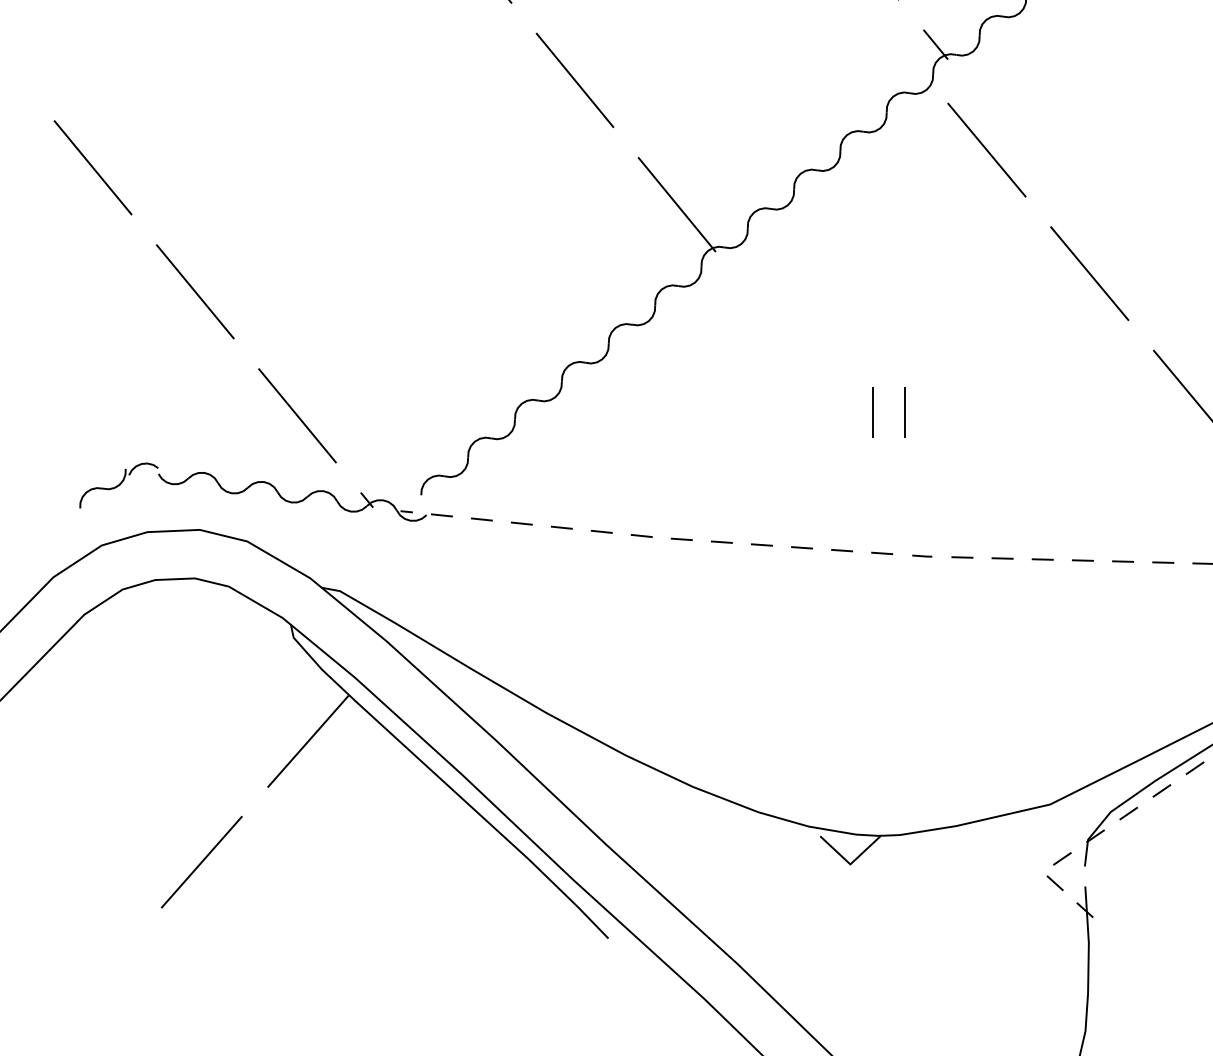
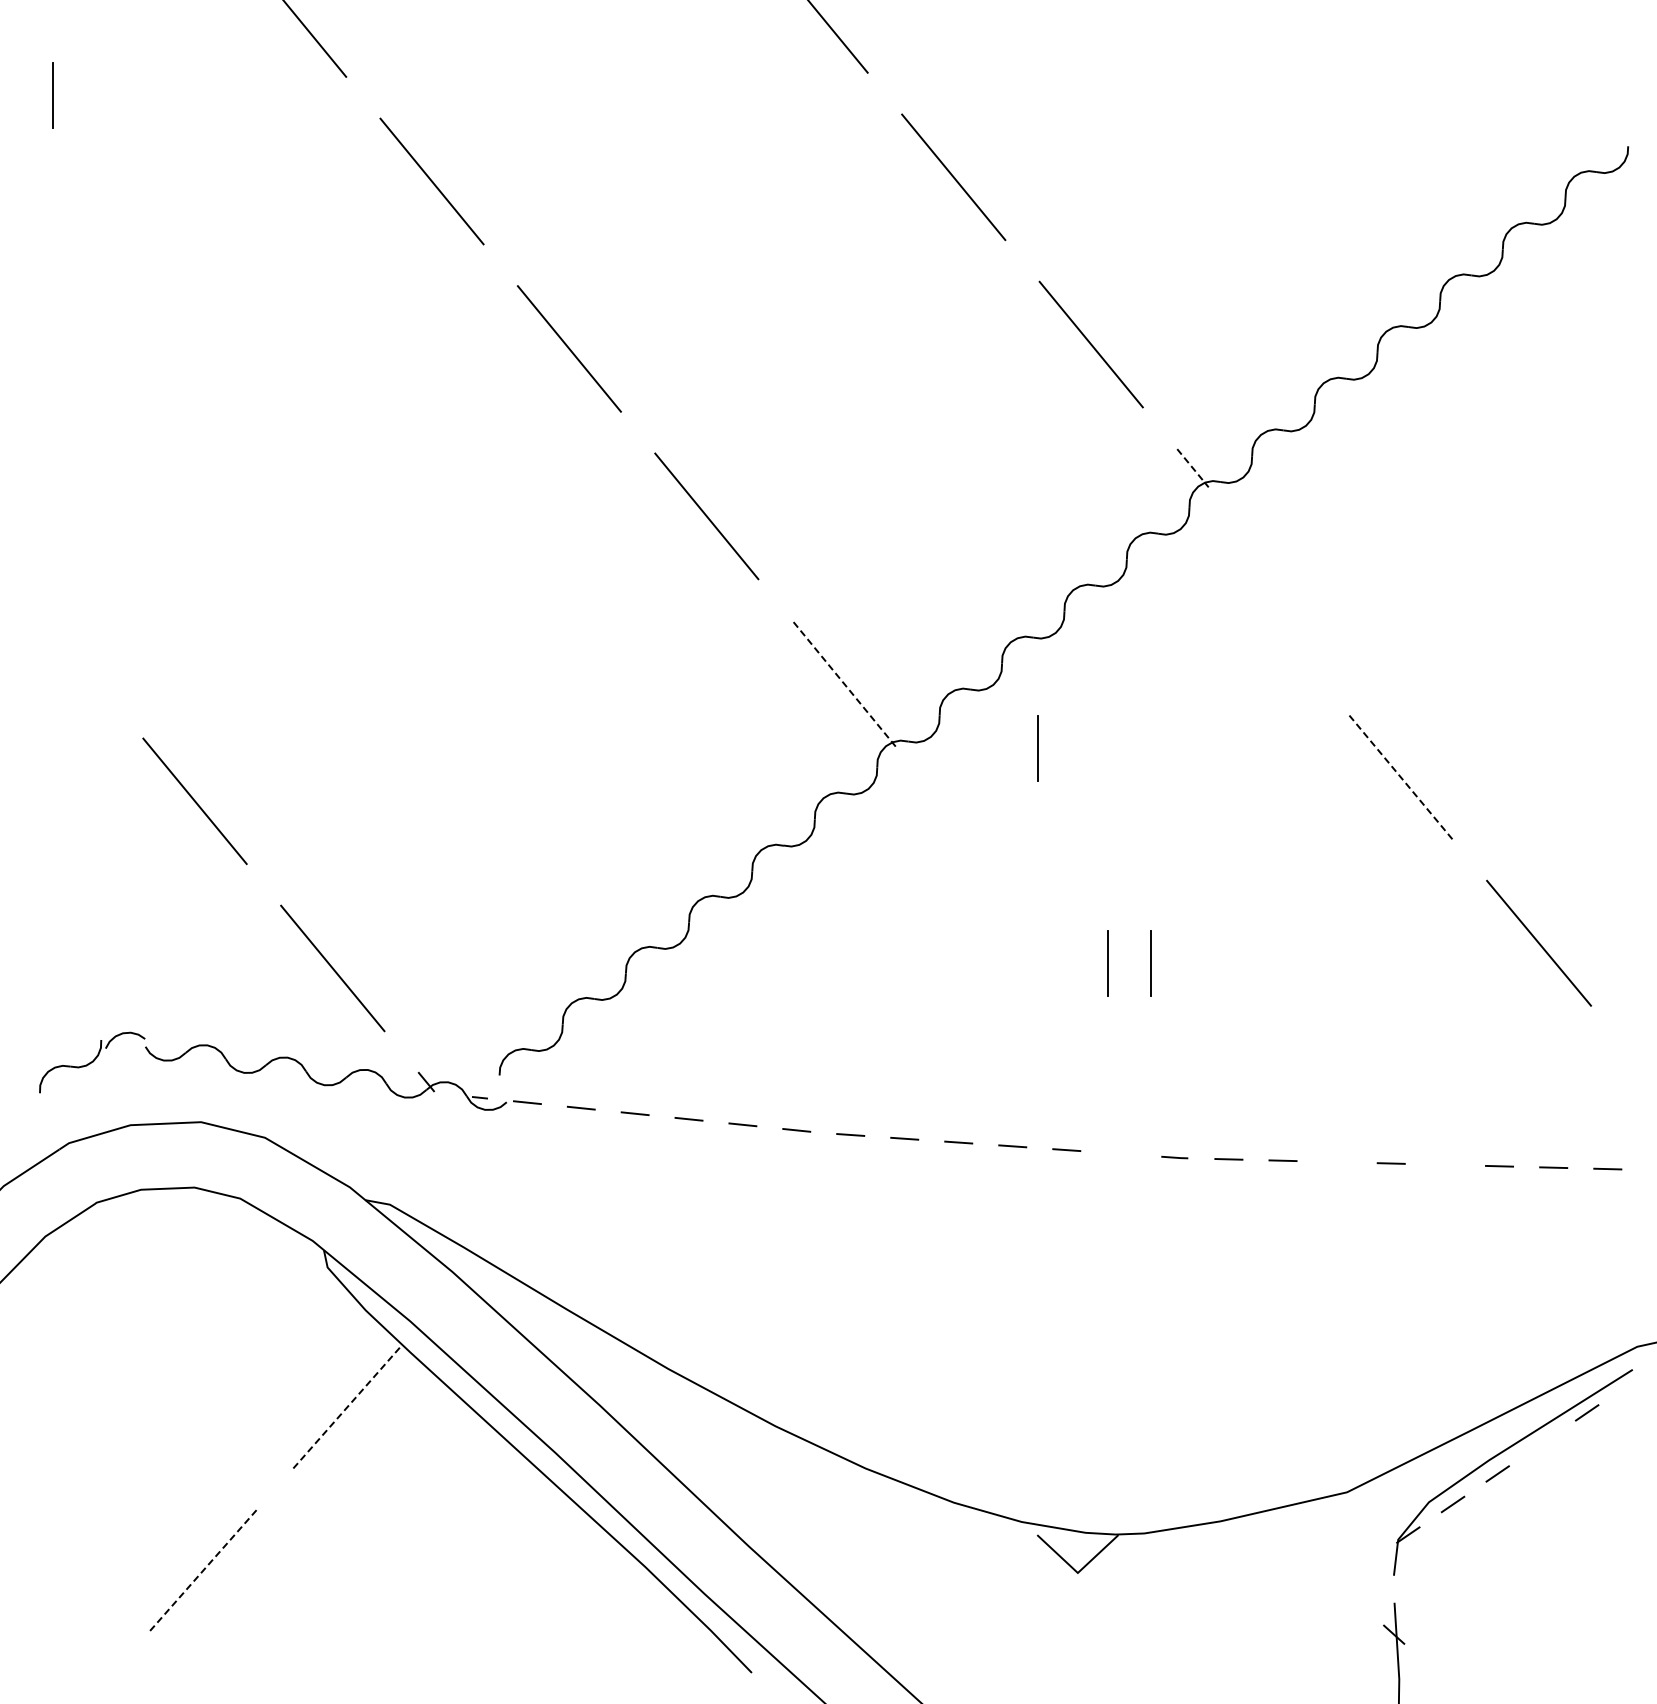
line: (935, 44) -> (1192, 468), solid -> dashed
line: (986, 149) -> (1261, 609), removed
line: (92, 167) -> (56, 633), removed
line: (676, 204) -> (843, 683), solid -> dashed
line: (820, 252) -> (1037, 748), added
line: (1089, 273) -> (1400, 776), solid -> dashed
line: (882, 553) -> (1120, 1153), removed
line: (1042, 559) -> (1336, 1161), removed
line: (1122, 561) -> (1444, 1164), removed
line: (308, 741) -> (347, 1407), solid -> dashed
line: (1195, 768) -> (1542, 1443), removed
line: (1062, 858) -> (1363, 1565), removed
line: (202, 861) -> (204, 1569), solid -> dashed
line: (1054, 883) -> (1353, 1598), removed

